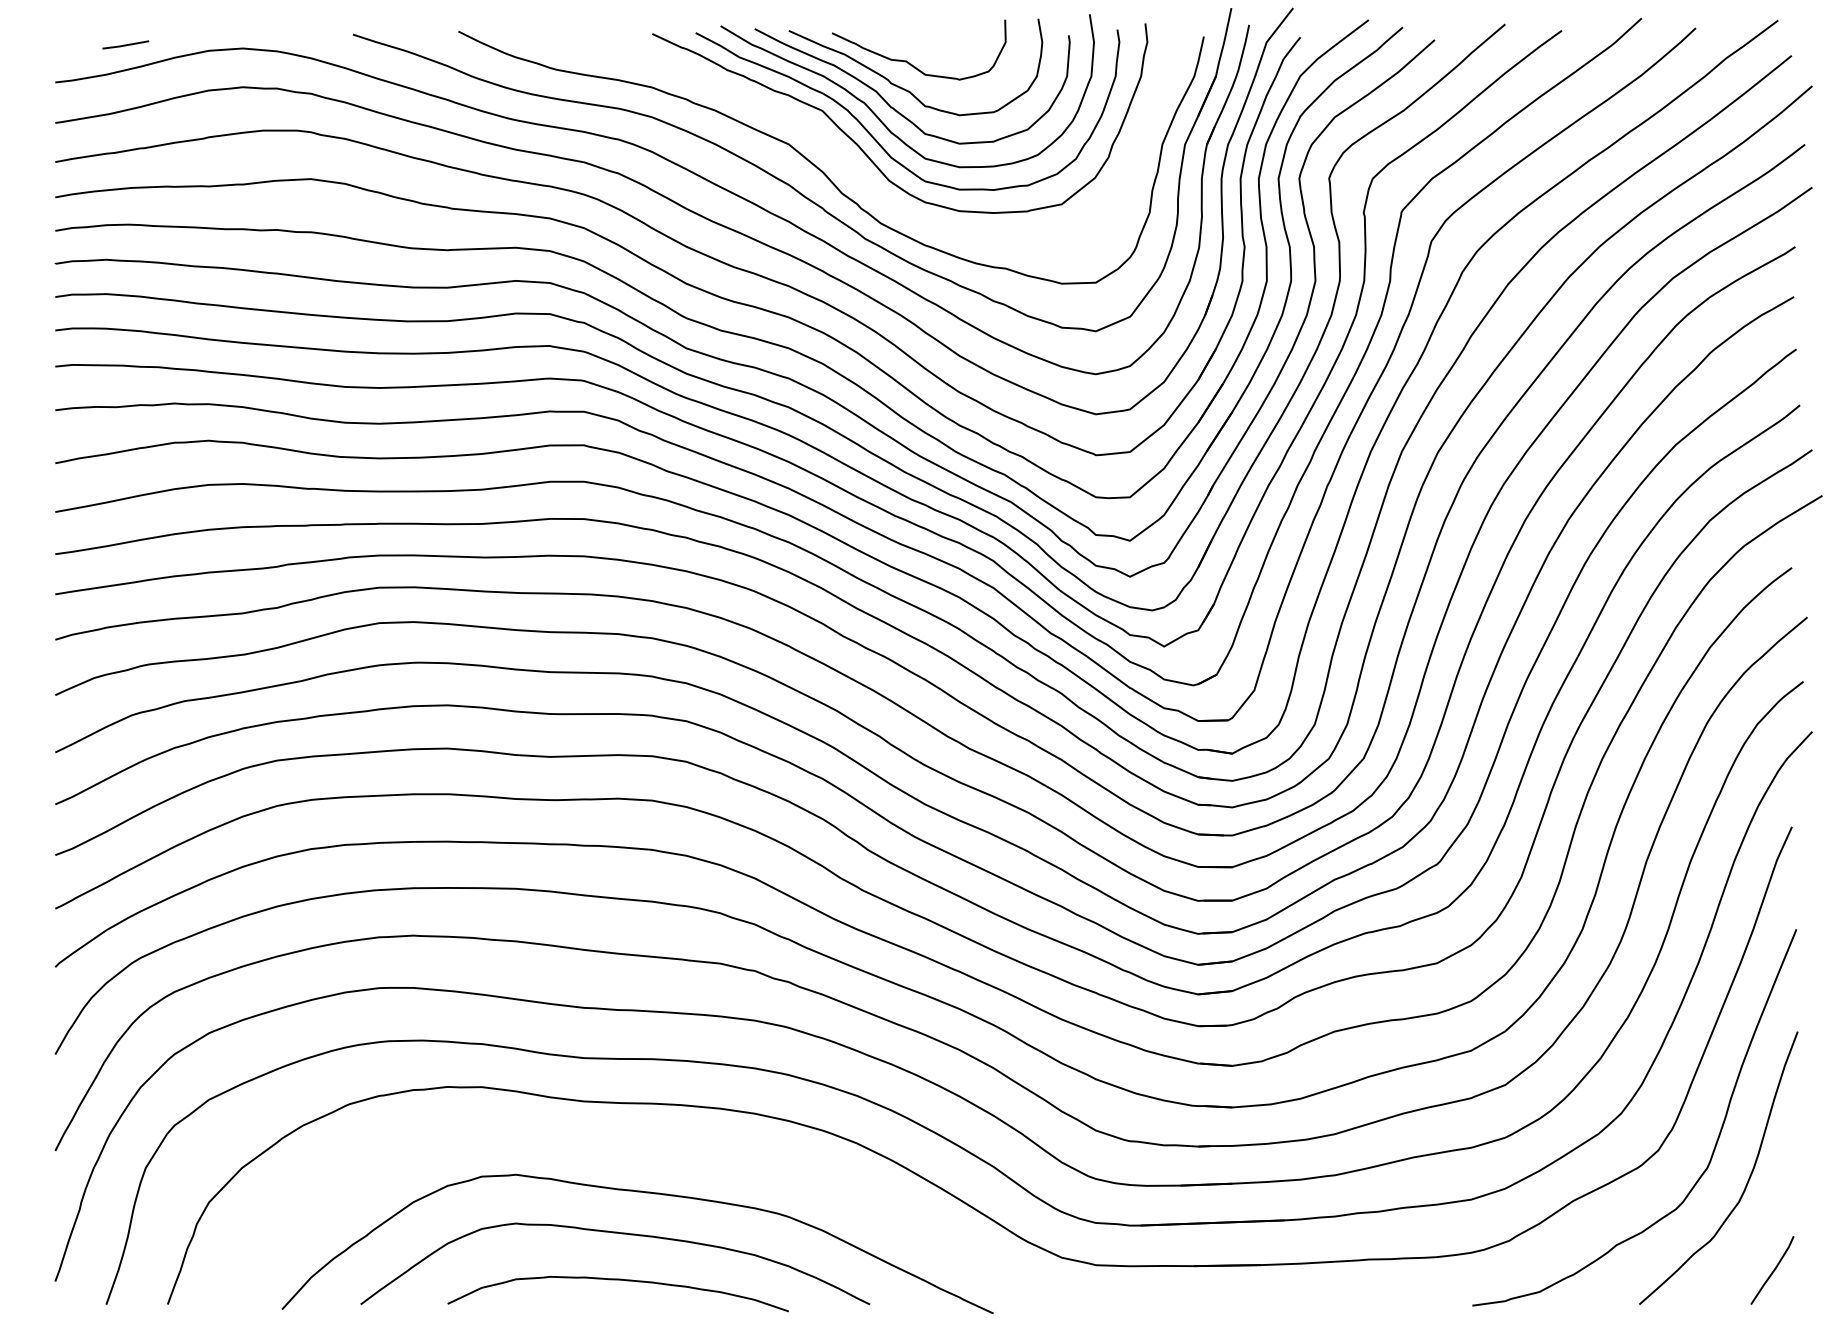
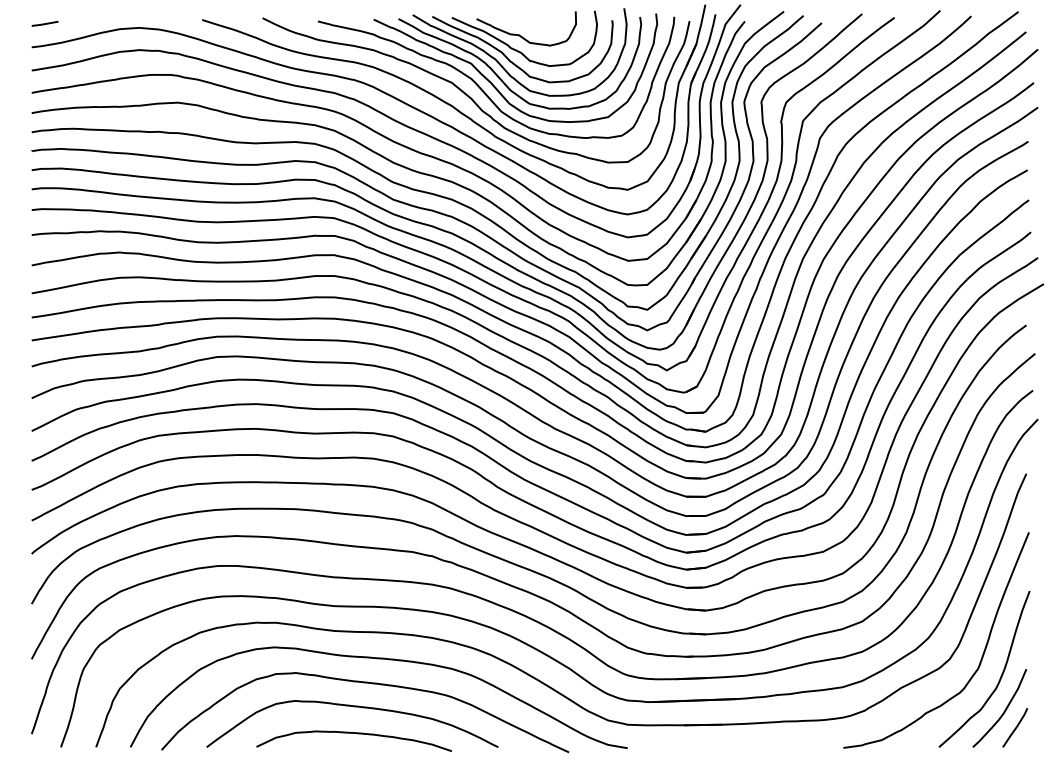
line: (124, 44) -> (44, 23), moved
curve: (838, 150) -> (480, 86), added
curve: (660, 1151) -> (378, 659), added
curve: (1751, 1242) -> (1003, 711), added

